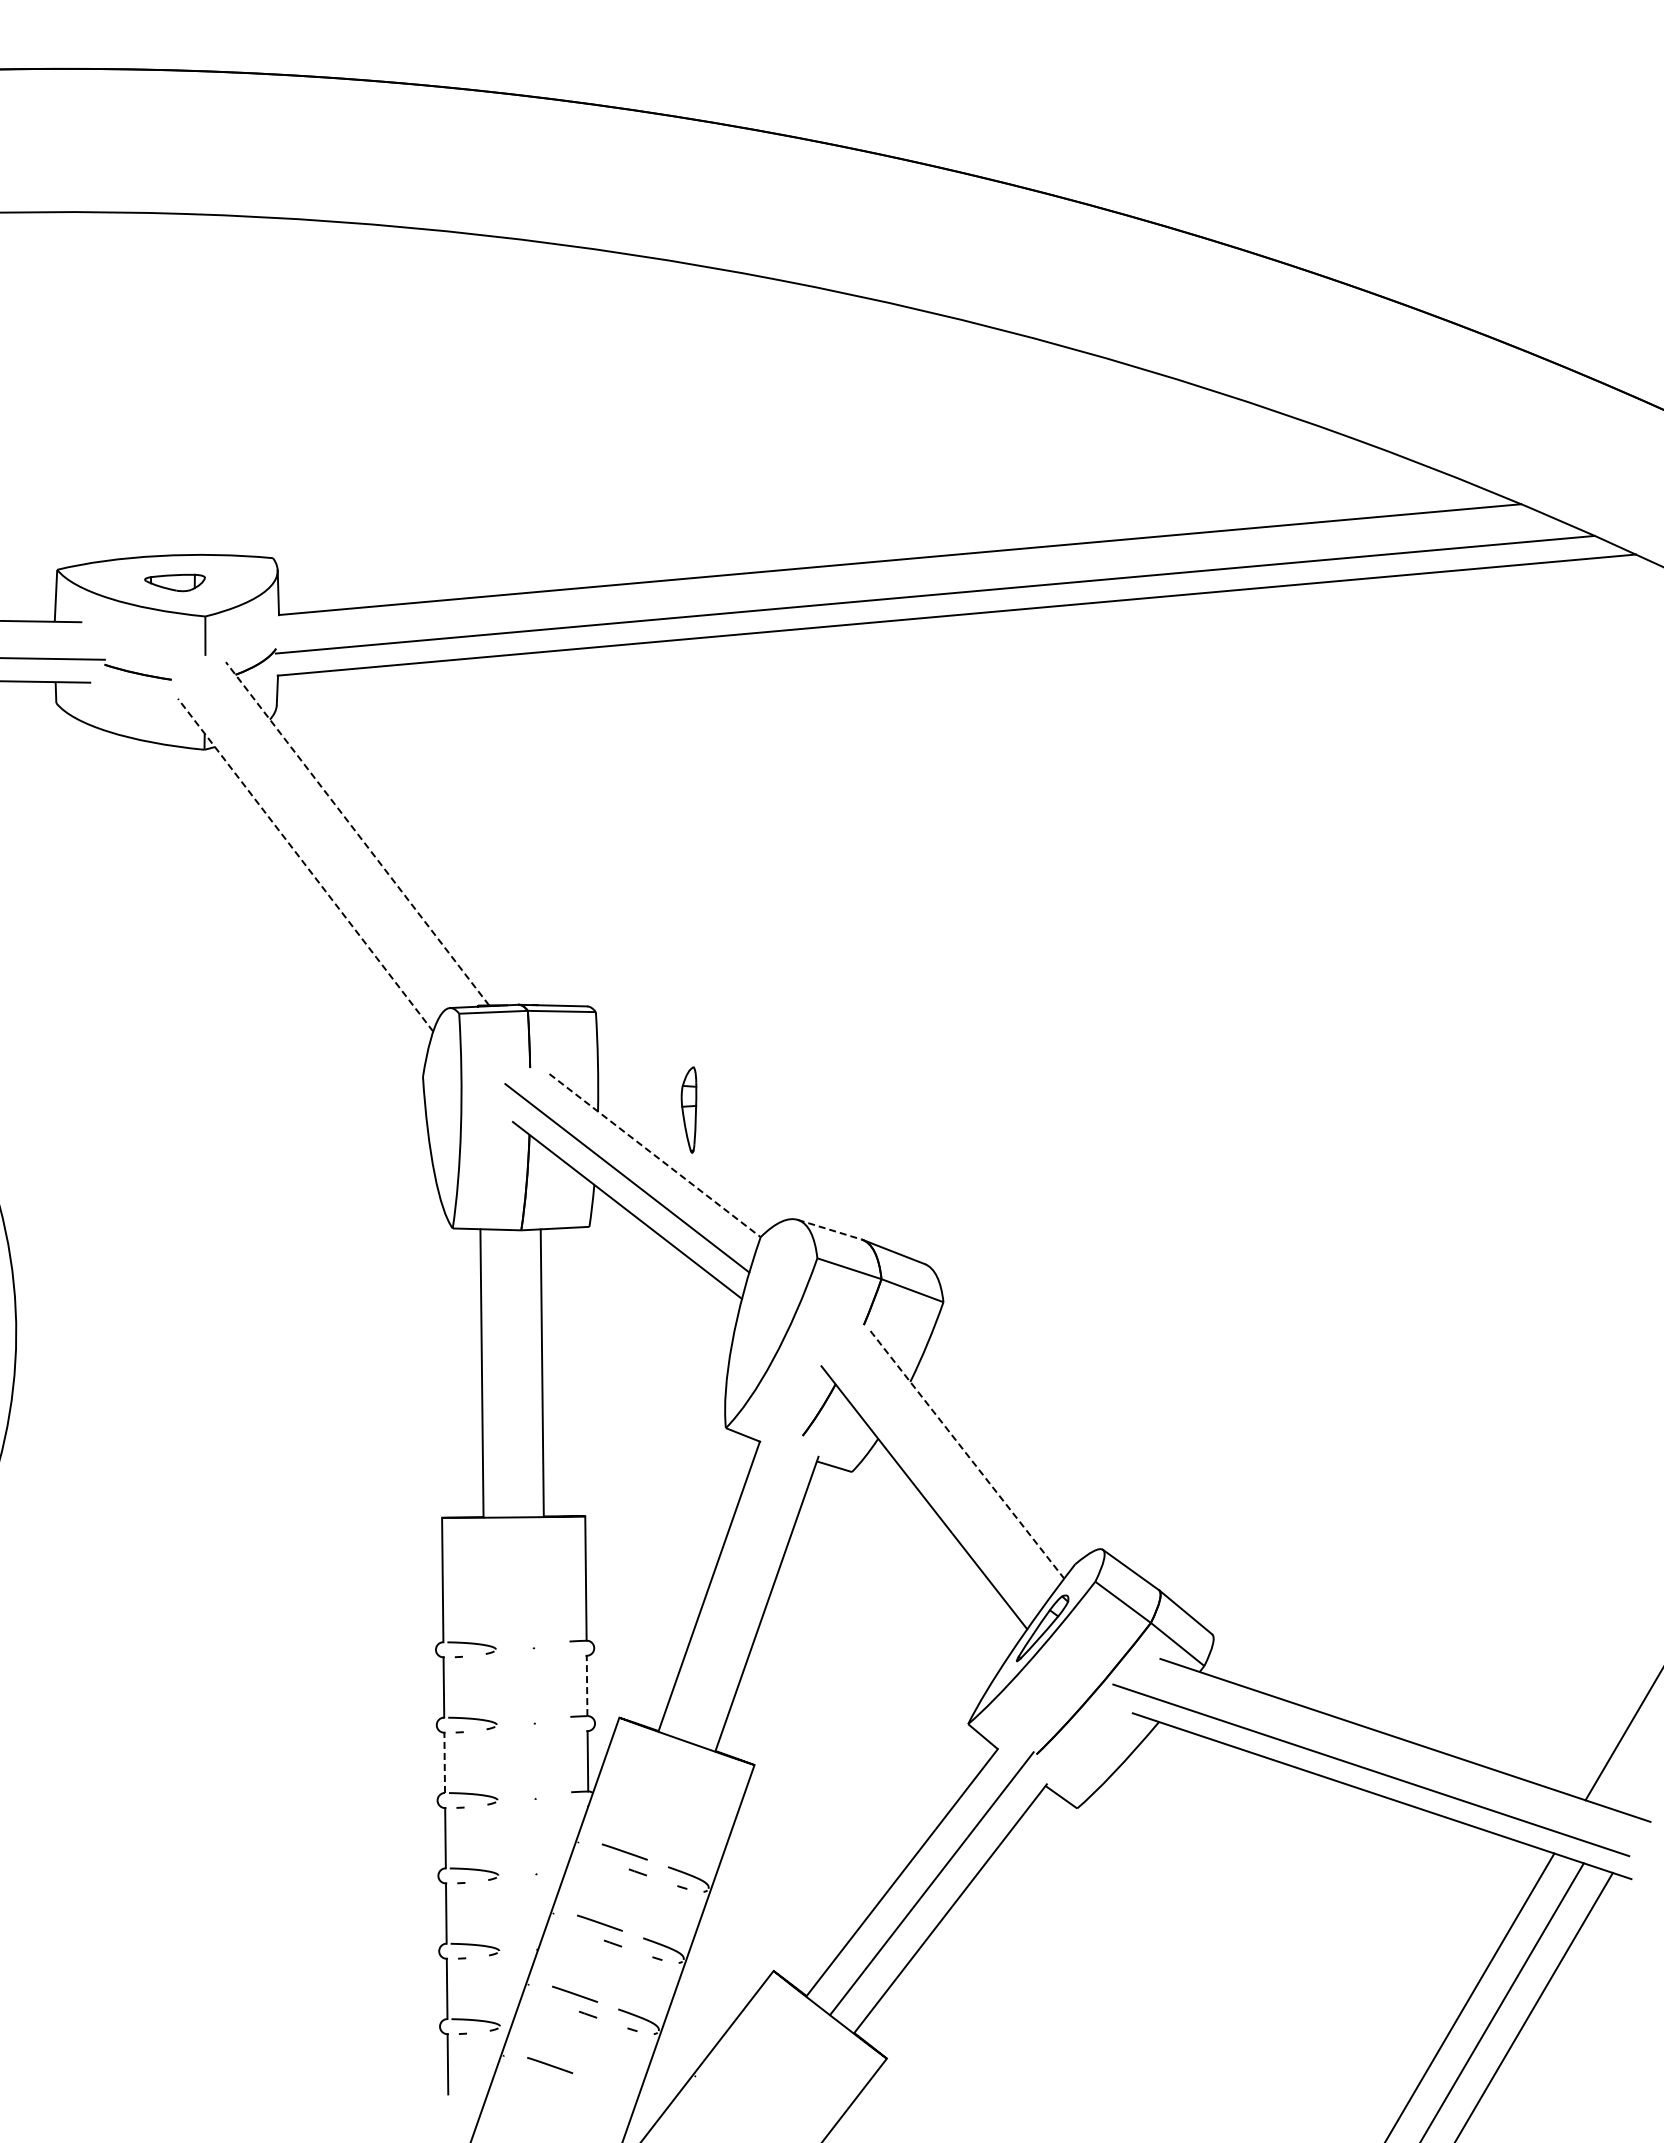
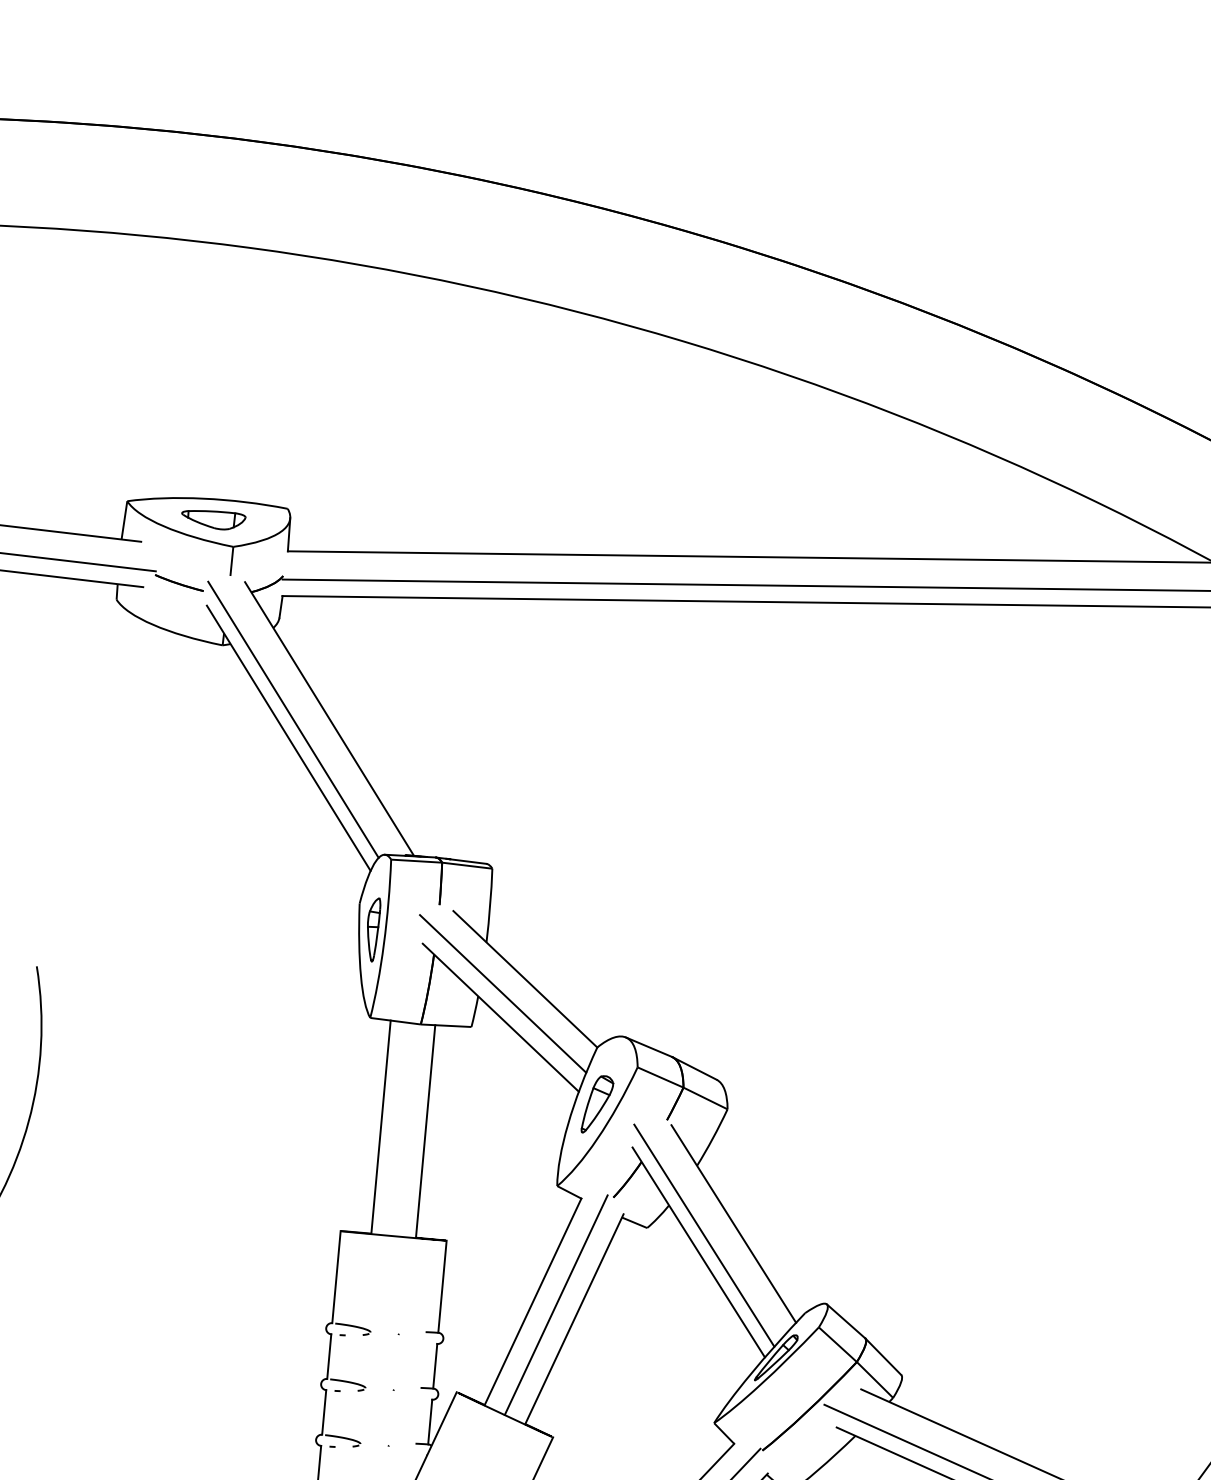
part: (174, 582) -> (213, 519), size x1.43
line: (357, 833) -> (329, 718), dashed -> solid
line: (309, 839) -> (293, 719), added
line: (305, 865) -> (288, 738), dashed -> solid
part: (688, 1109) -> (372, 929), moved
line: (655, 1155) -> (525, 979), dashed -> solid
line: (830, 1229) -> (649, 1047), dashed -> solid
part: (768, 1313) -> (597, 1104), added
line: (967, 1455) -> (733, 1224), dashed -> solid
line: (929, 1474) -> (704, 1235), added
line: (740, 1587) -> (556, 1305), added
line: (587, 1685) -> (435, 1365), dashed -> solid
line: (444, 1762) -> (324, 1412), dashed -> solid

